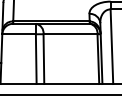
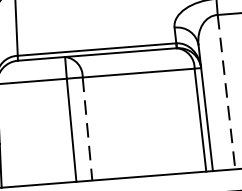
line: (111, 47) -> (225, 93), solid -> dashed
line: (43, 59) -> (86, 129), solid -> dashed

